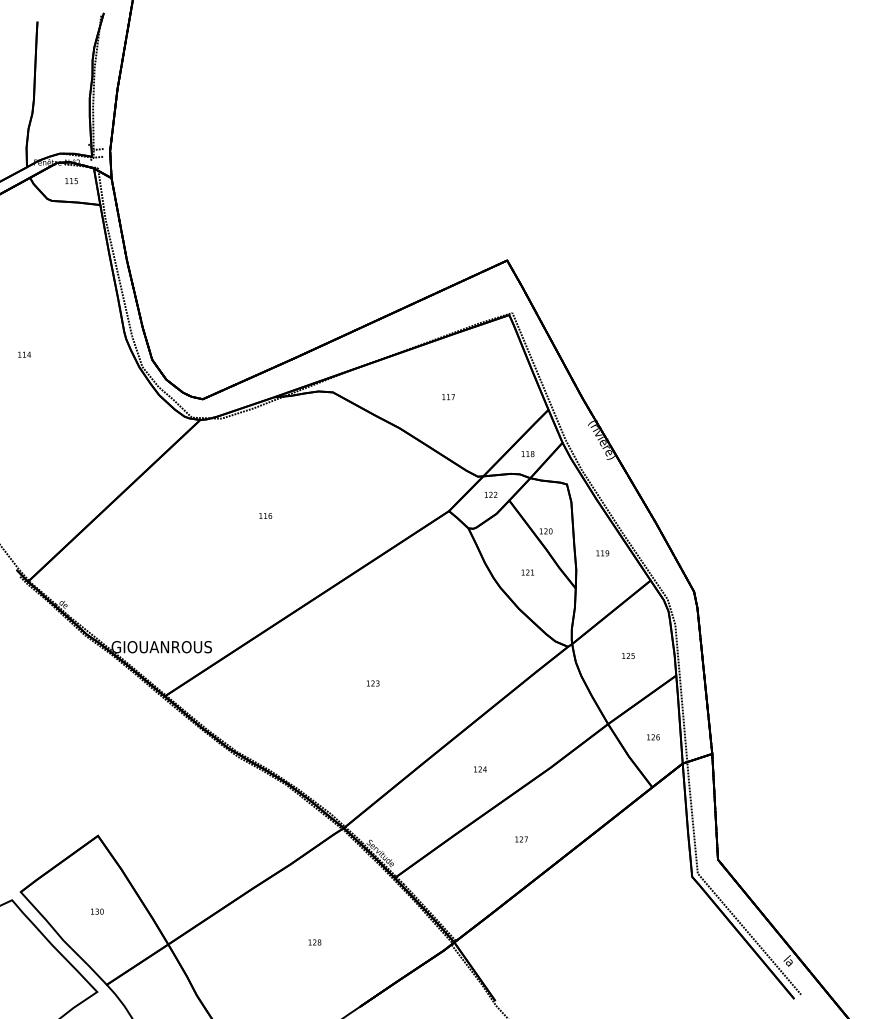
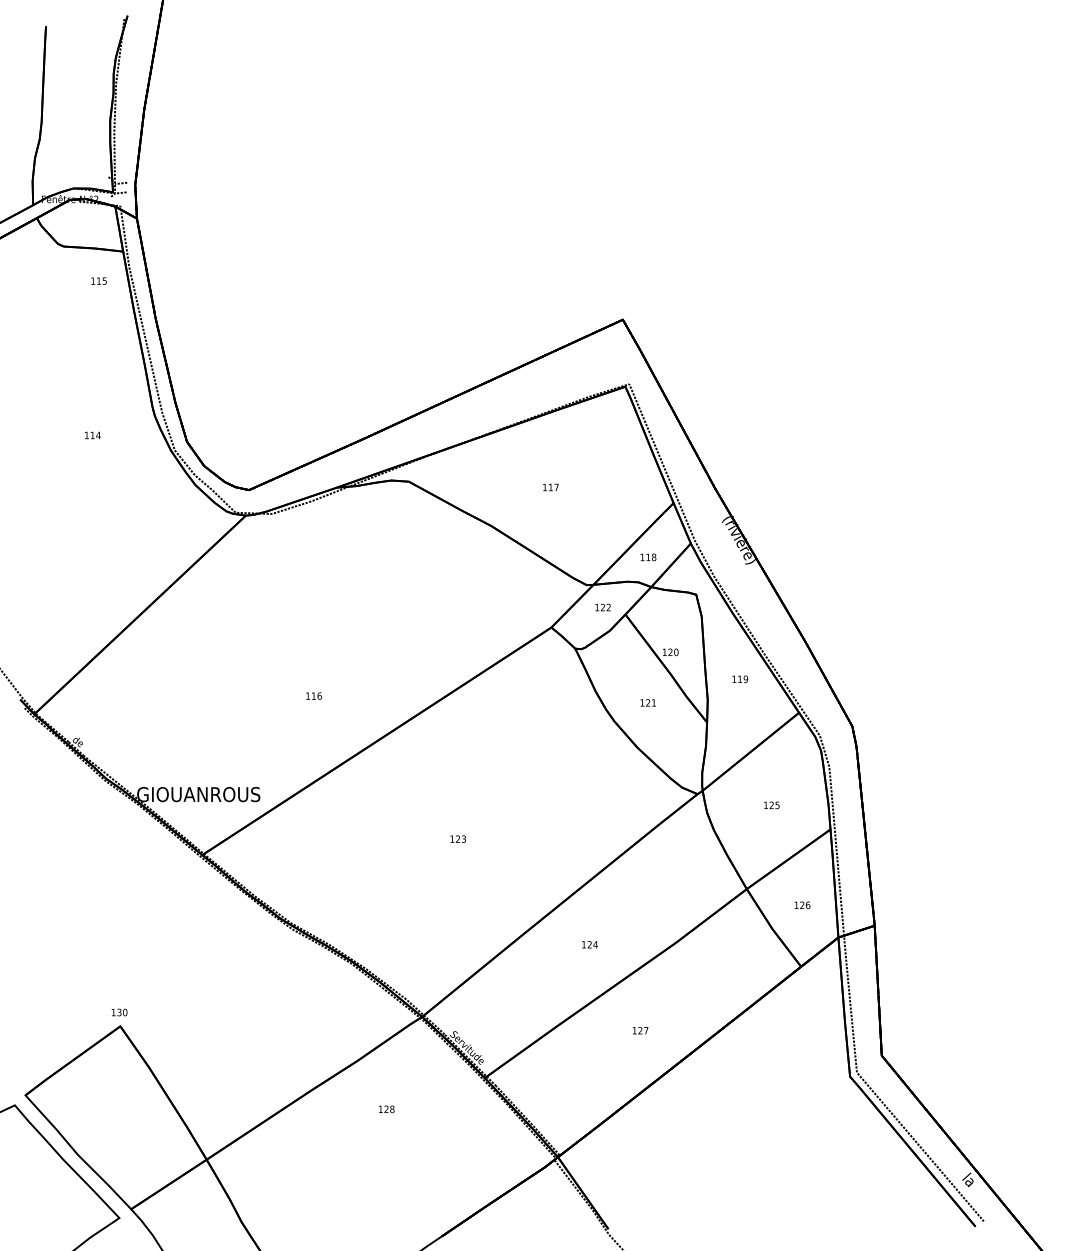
text: (71, 181) -> (98, 281), moved
text: (24, 354) -> (92, 435), moved
text: (265, 515) -> (313, 695), moved
text: (97, 911) -> (119, 1012), moved
text: (314, 942) -> (386, 1109), moved

